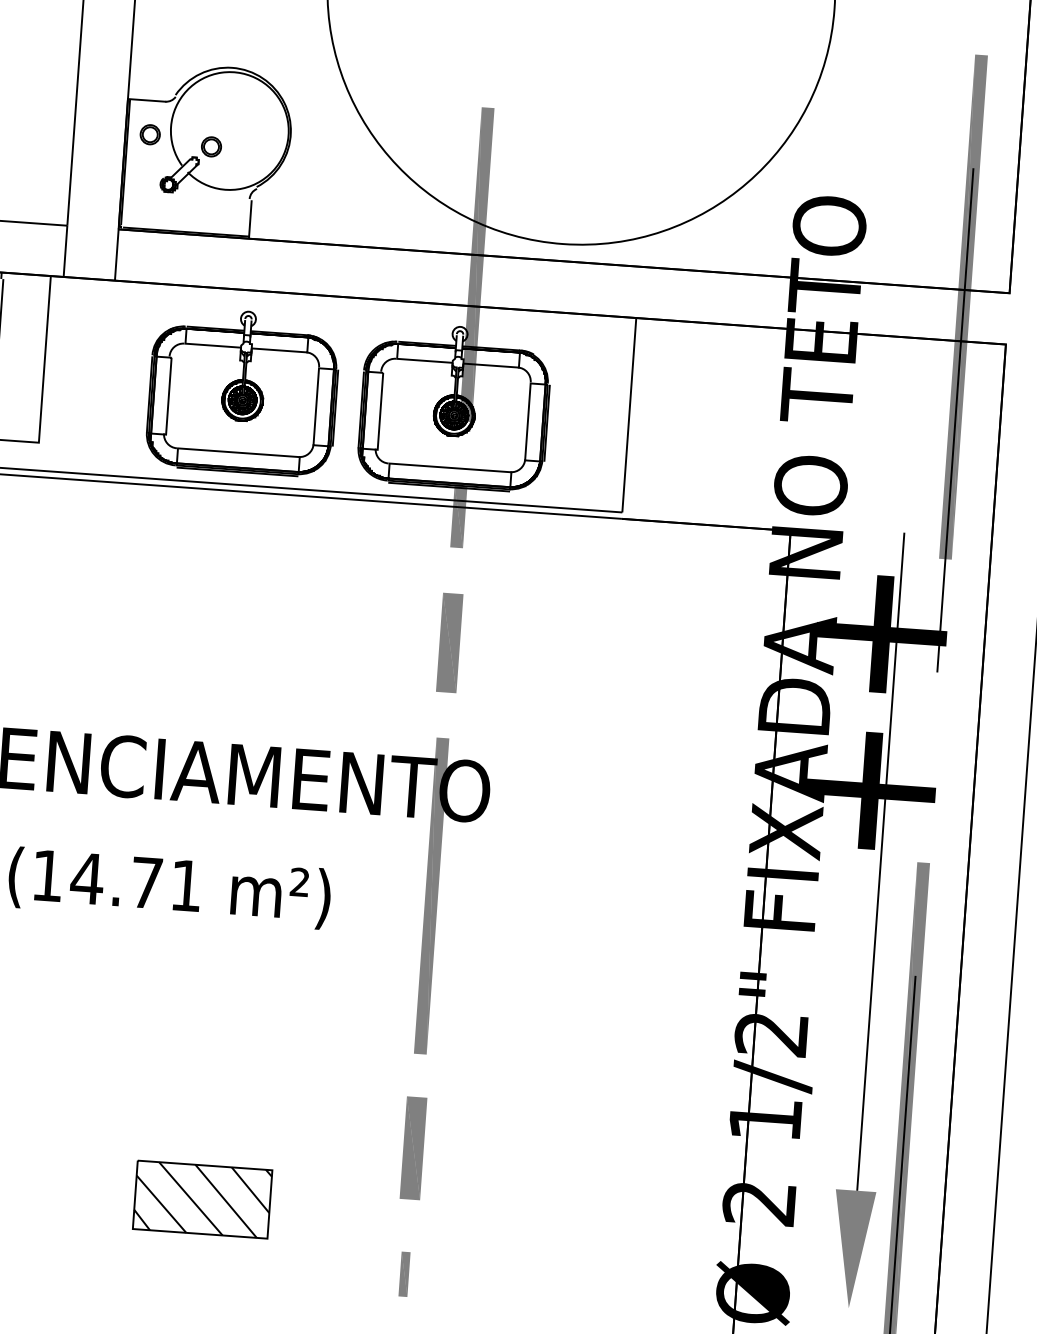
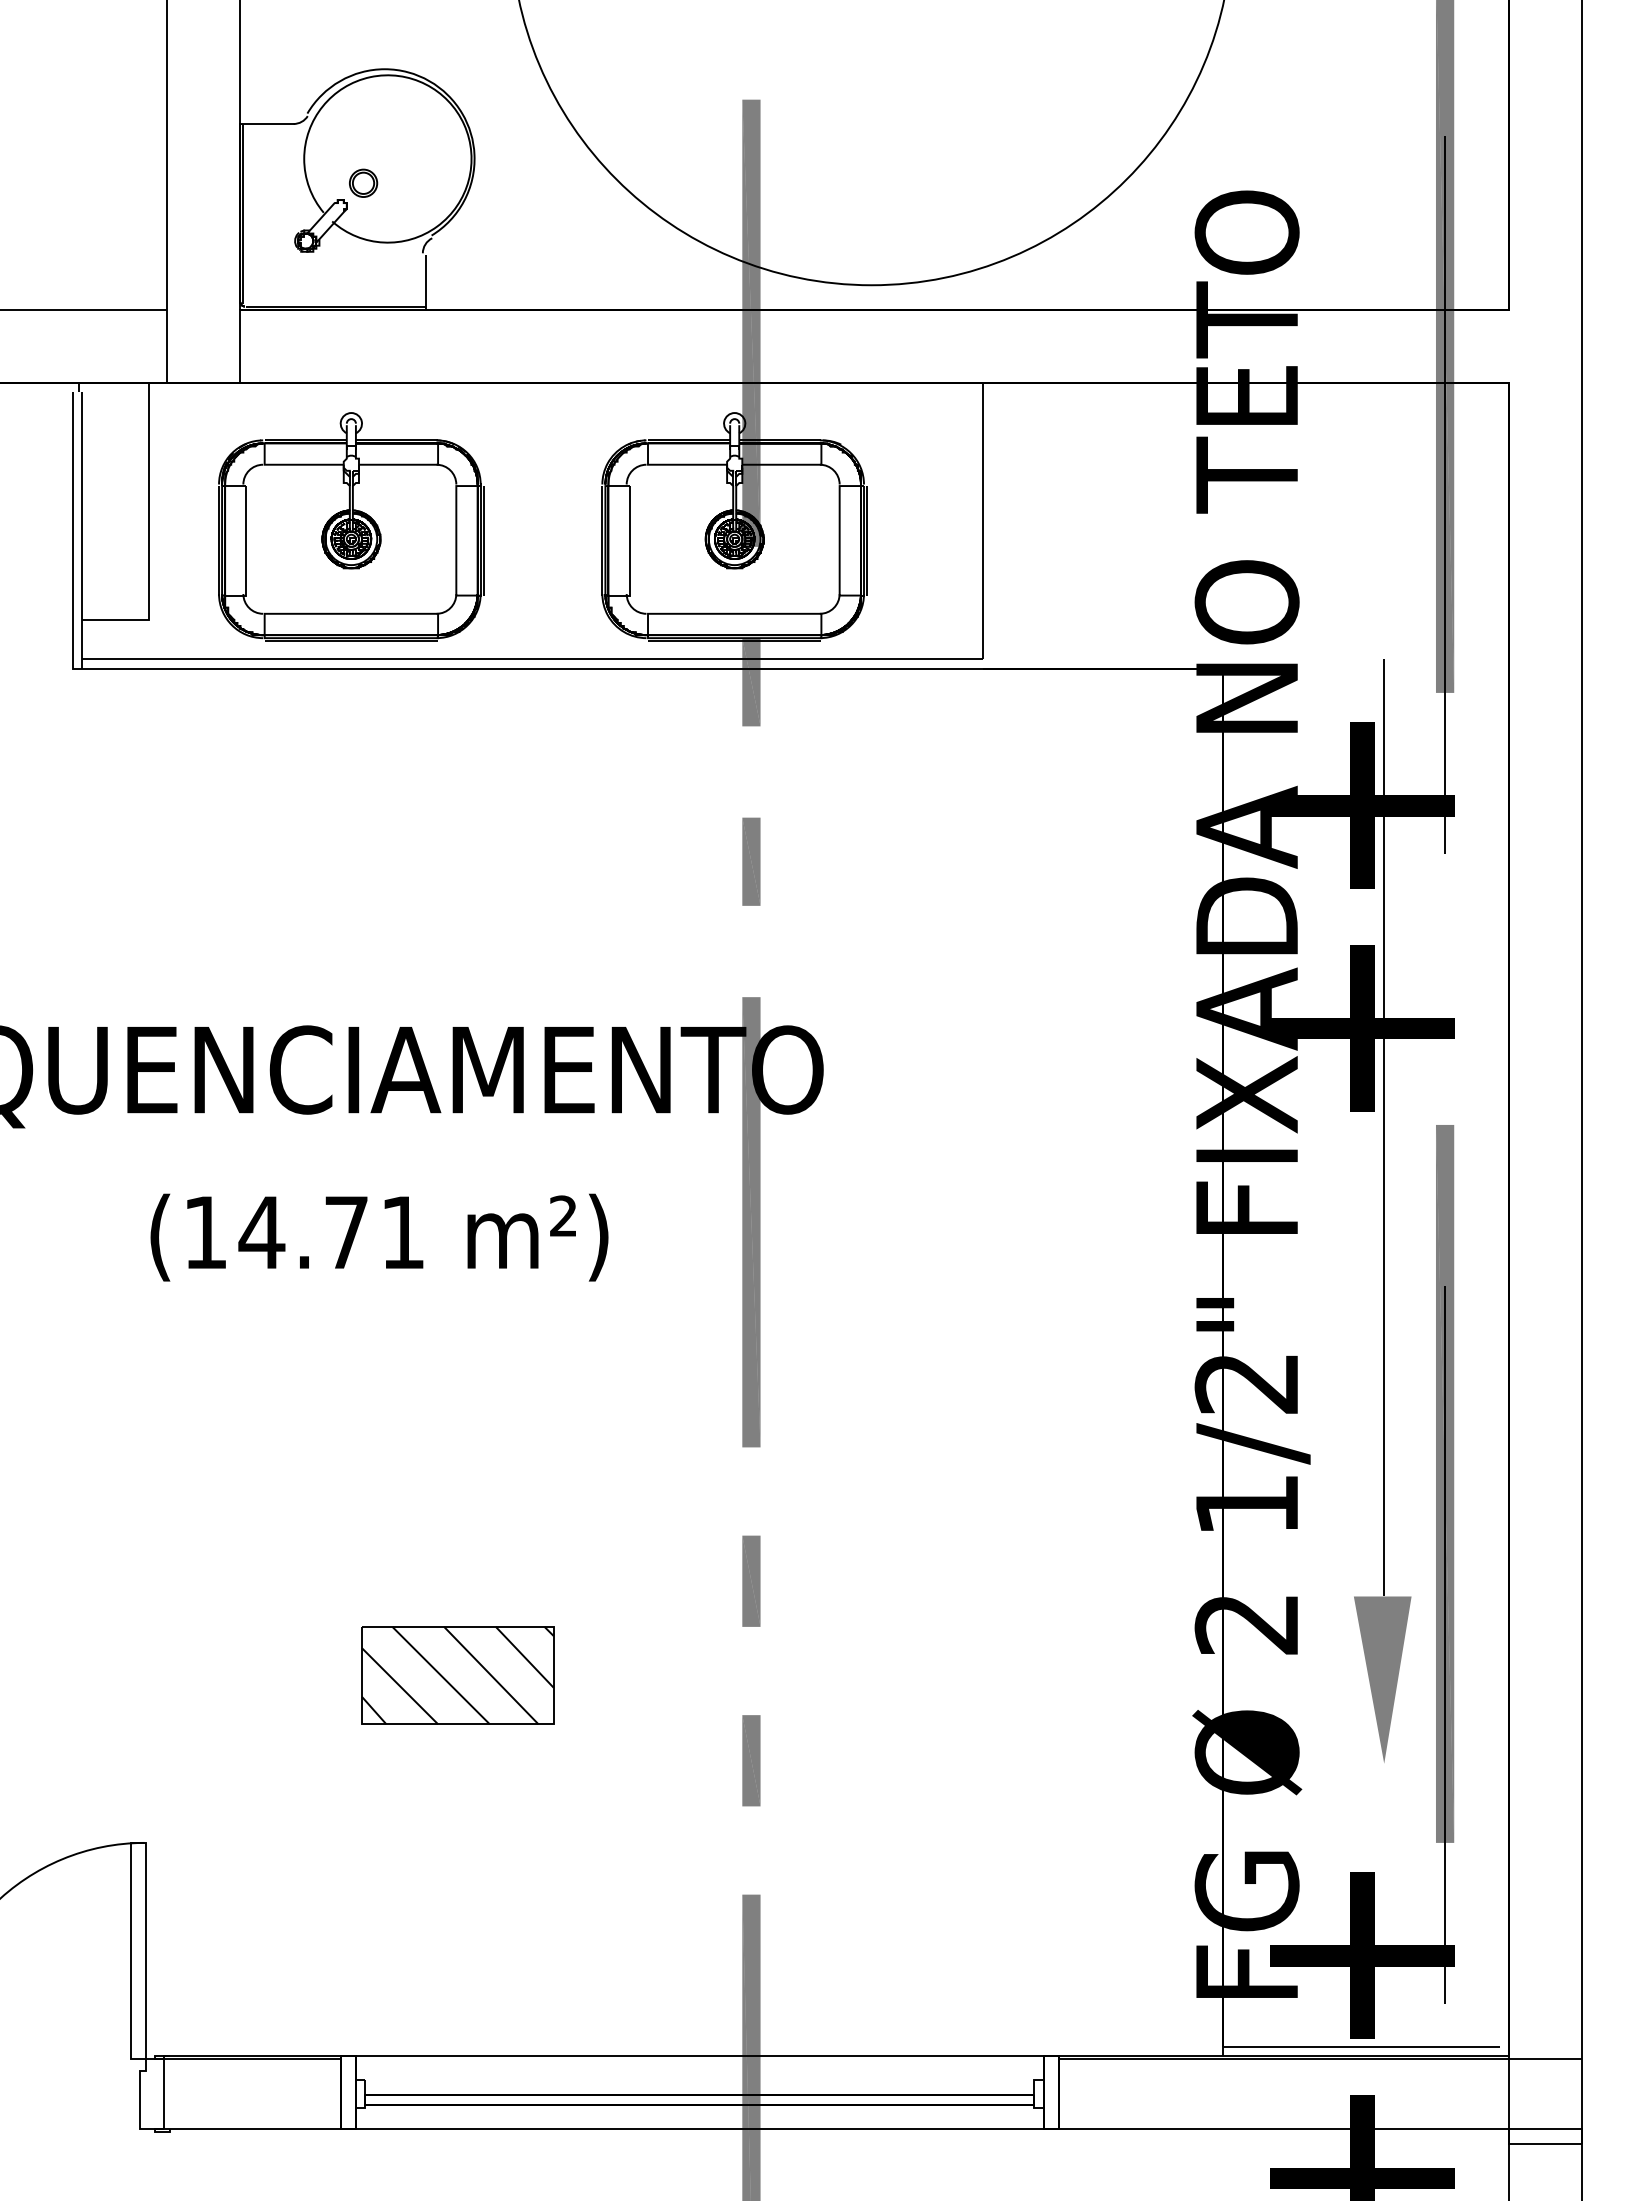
part: (150, 134) -> (275, 171), removed
part: (243, 391) -> (351, 526), moved
part: (449, 642) -> (751, 861), size x0.62
part: (413, 1147) -> (751, 1580), size x0.62
part: (404, 1274) -> (751, 1760), size x1.43

